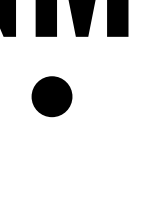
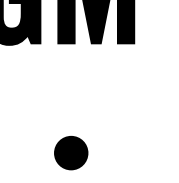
part: (52, 97) -> (71, 153), moved

